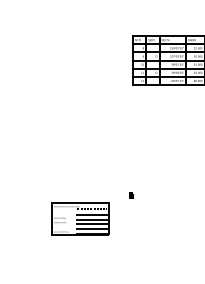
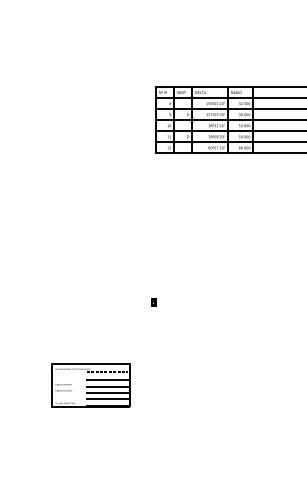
part: (79, 218) -> (90, 385), moved

